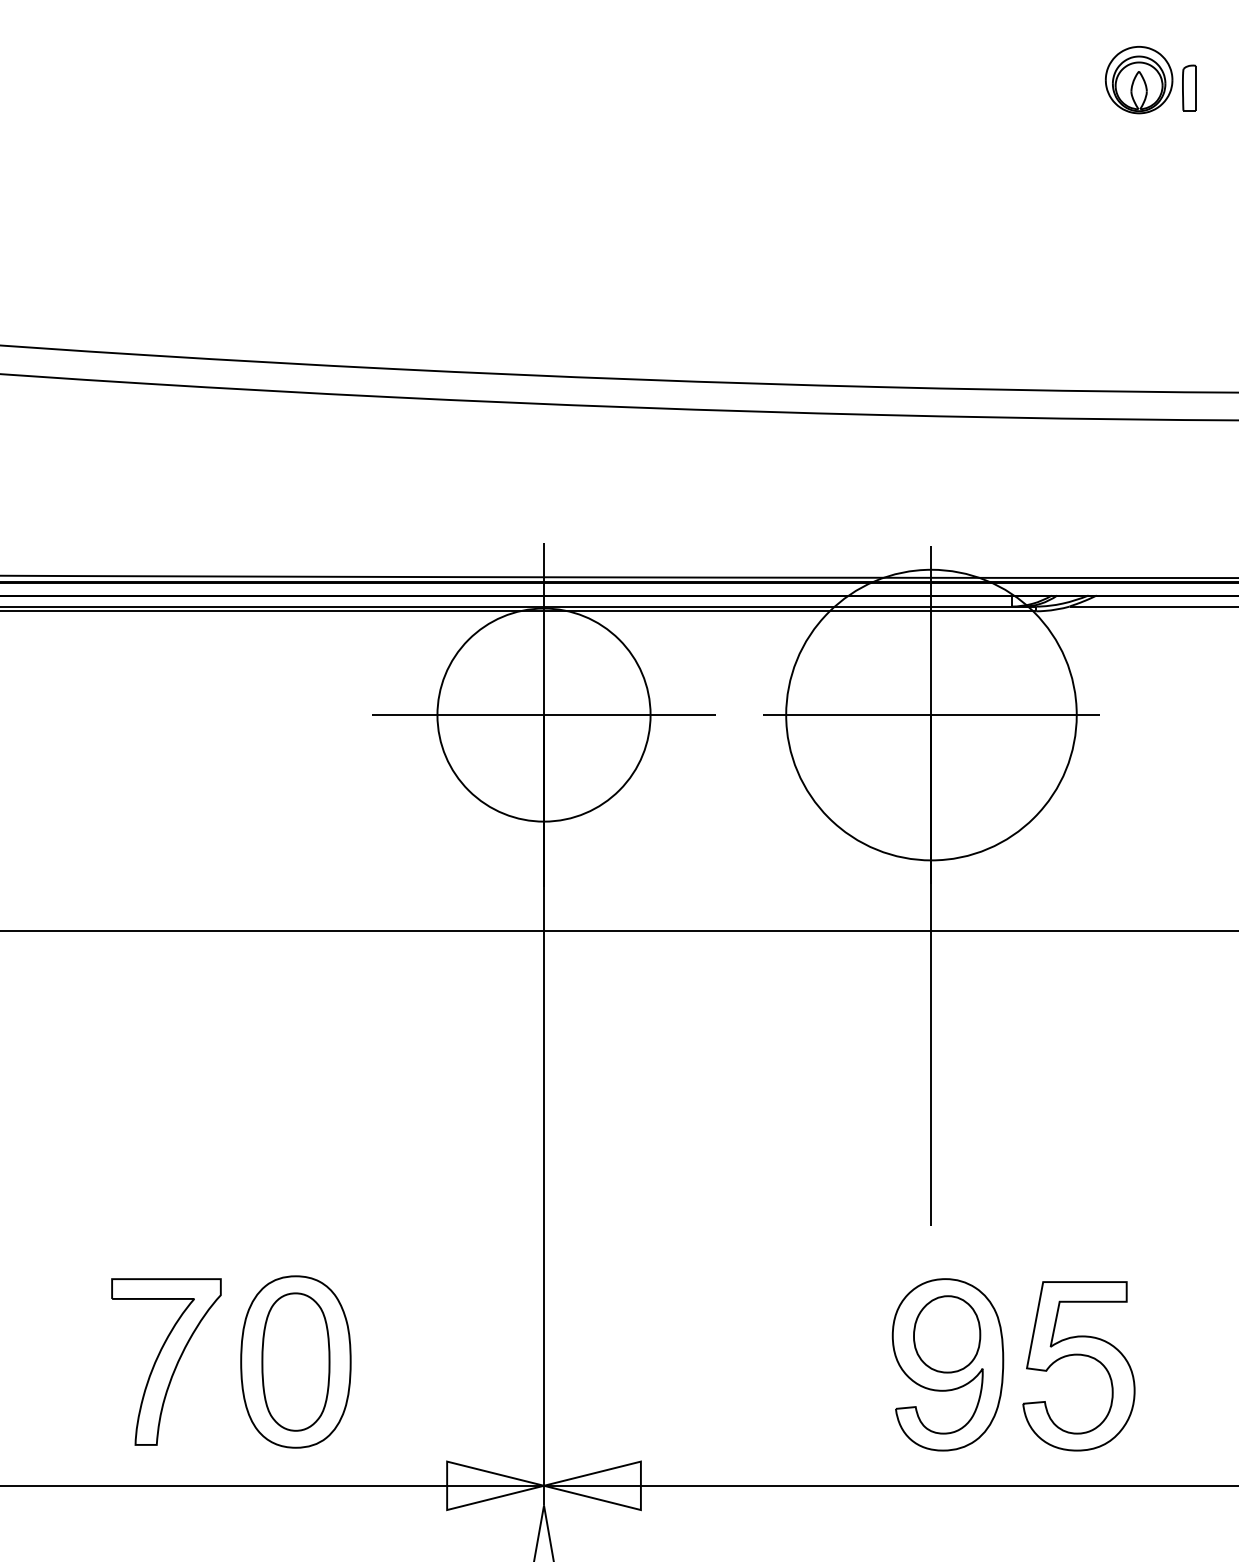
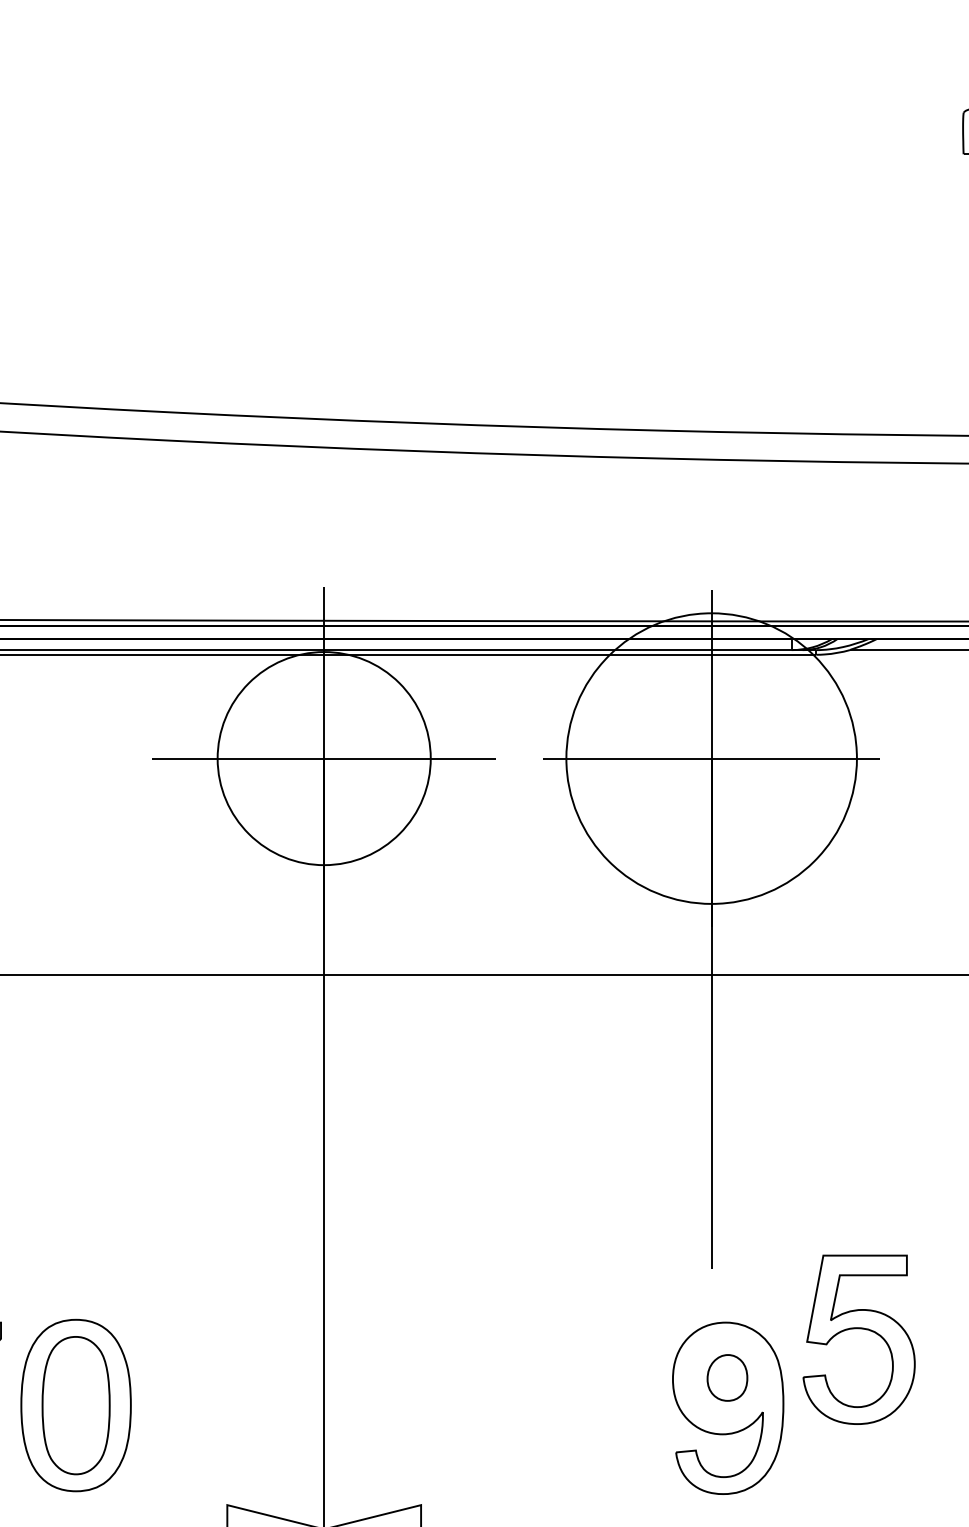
part: (1139, 80) -> (919, 124), removed
part: (947, 1334) -> (727, 1378), size x0.6
part: (1078, 1355) -> (858, 1329), moved

